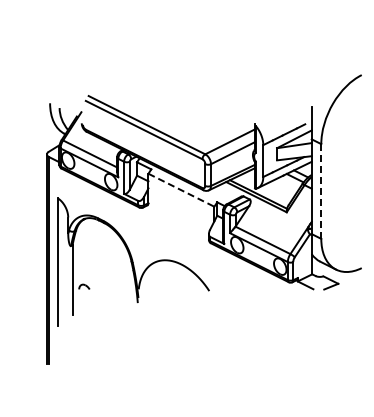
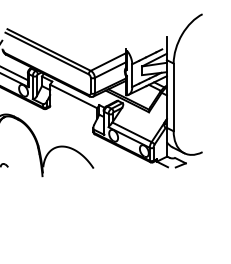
line: (181, 190) -> (73, 96), dashed -> solid
line: (321, 192) -> (173, 98), dashed -> solid

